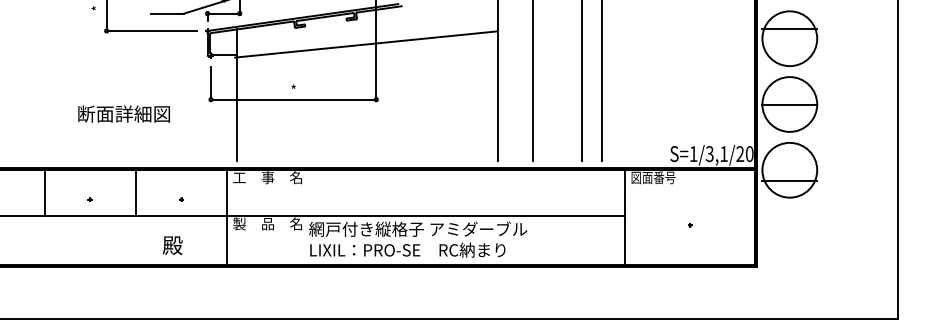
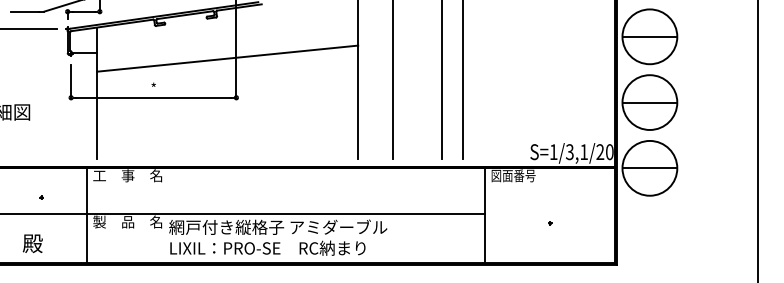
line: (789, 28) -> (649, 36), moved
line: (365, 44) -> (227, 58), moved
line: (789, 181) -> (649, 168), moved

